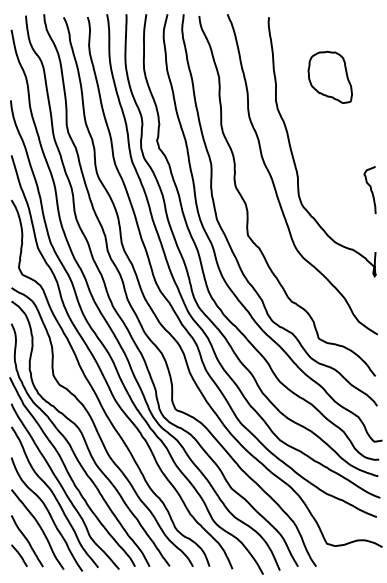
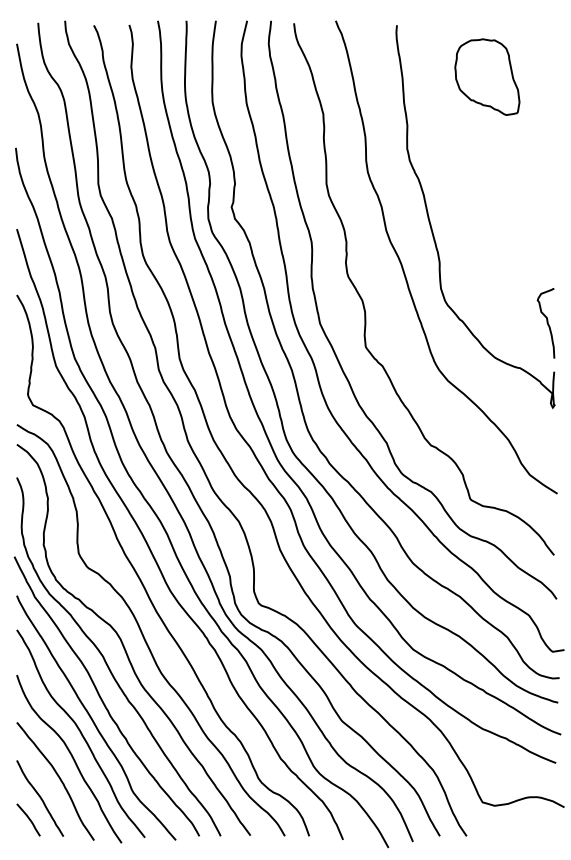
part: (329, 76) -> (486, 75), moved
curve: (370, 190) -> (546, 323), moved

